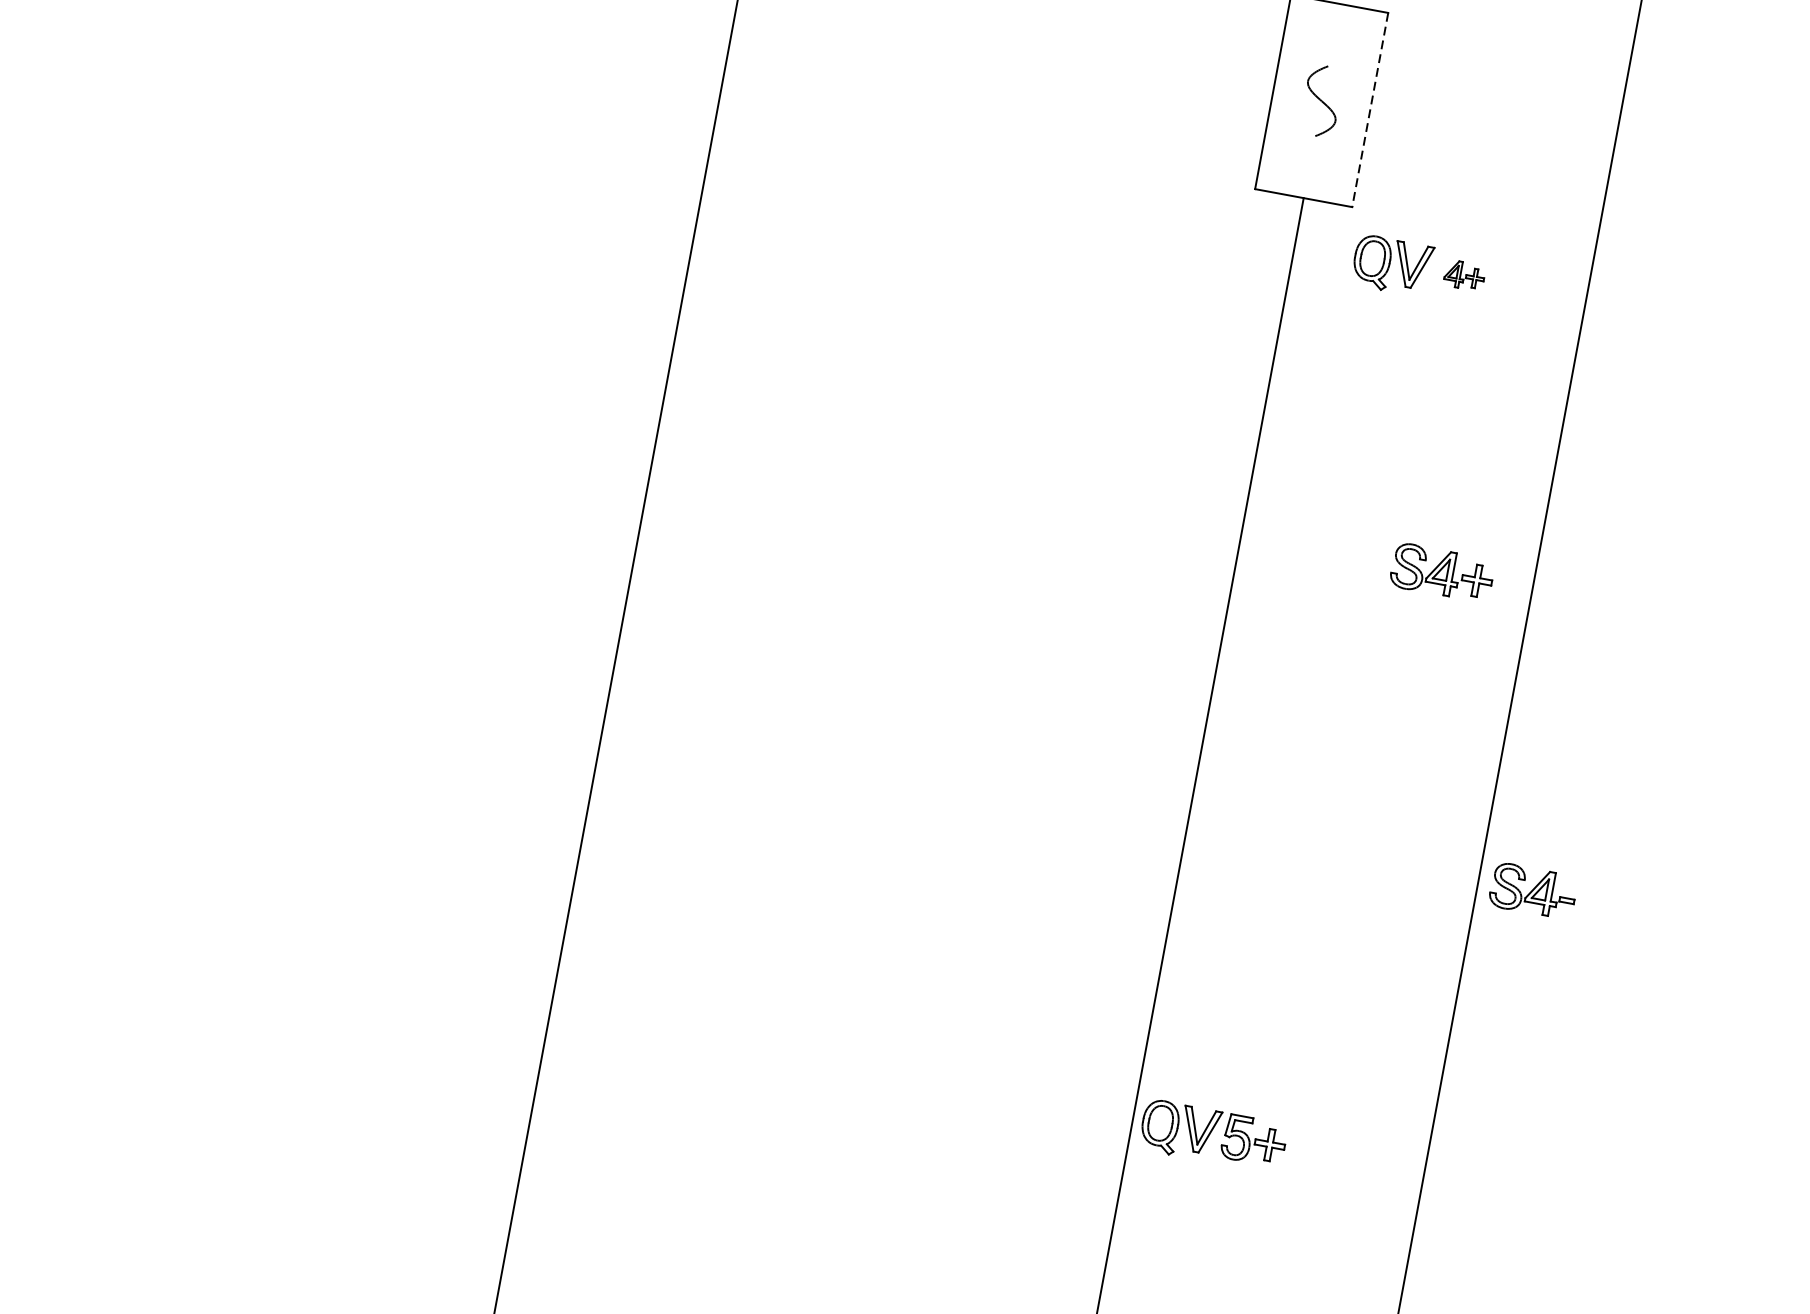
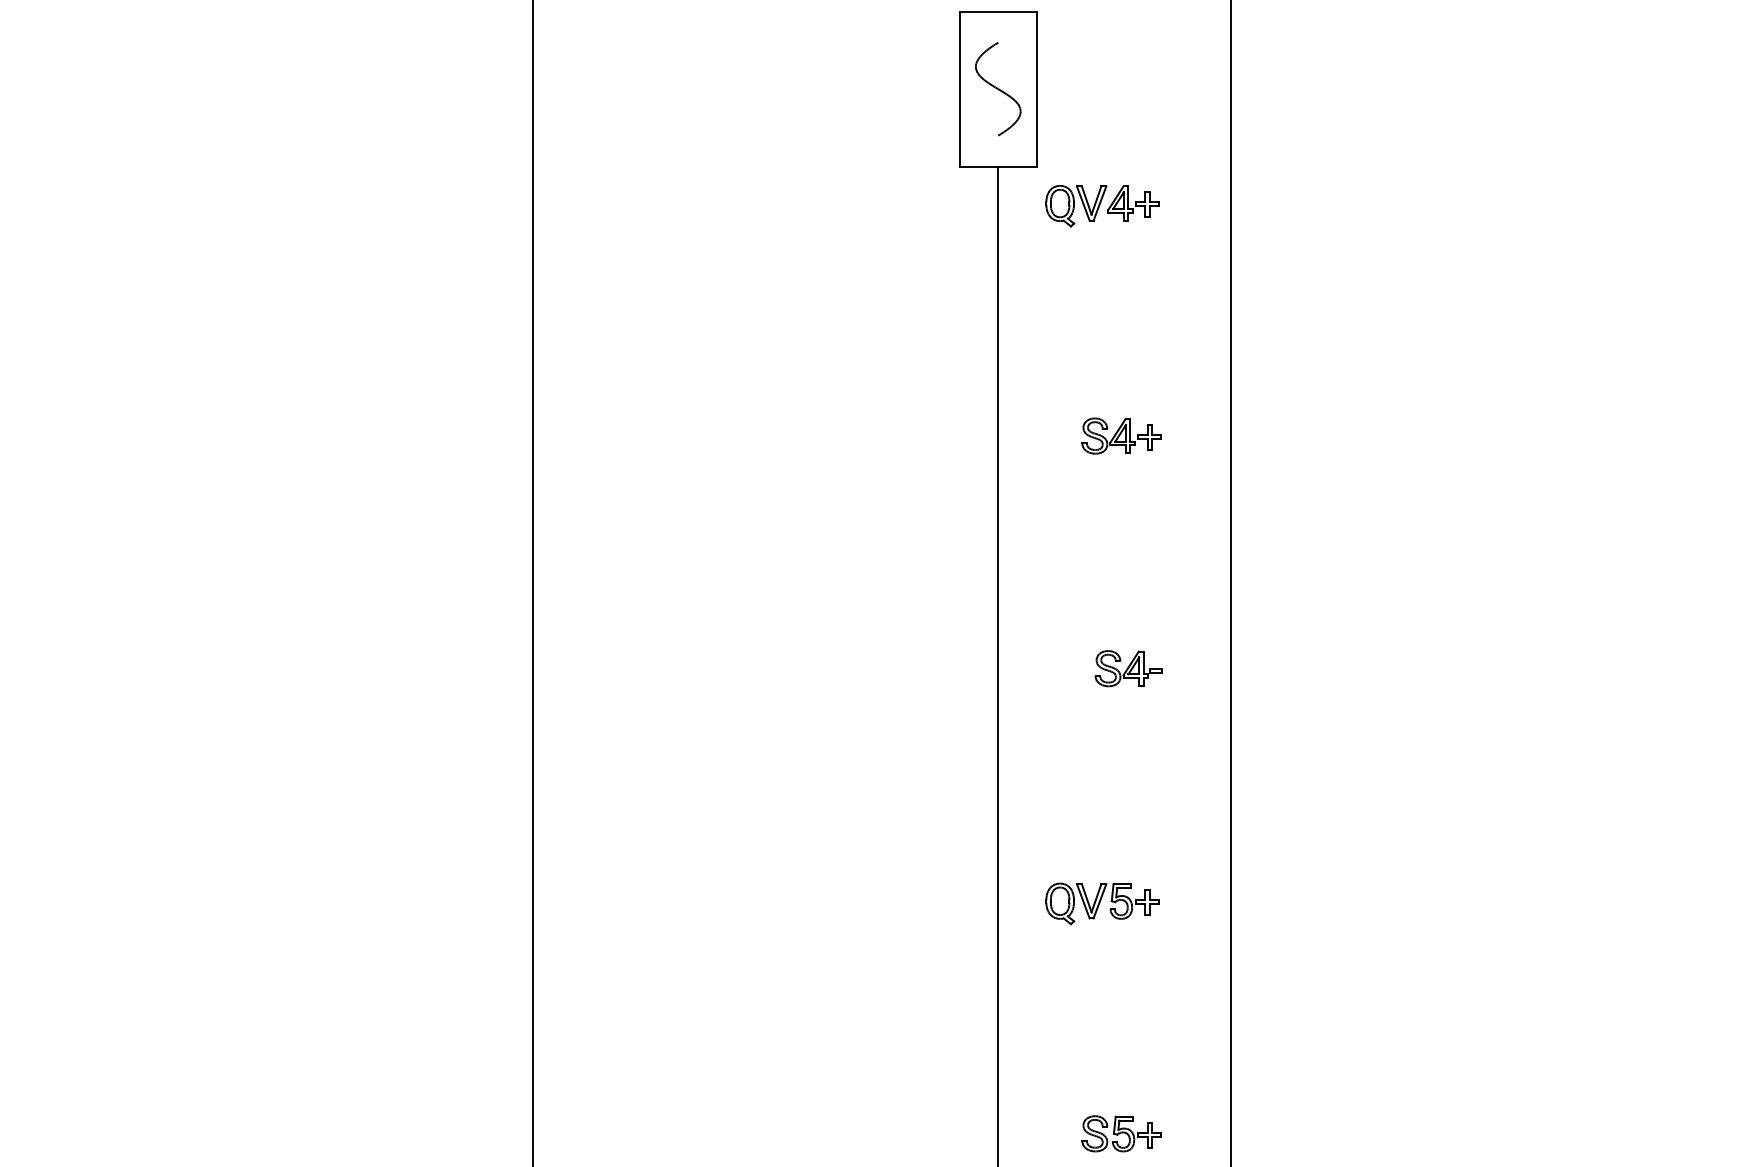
part: (1321, 101) -> (998, 89), size x1.67
line: (1370, 110) -> (1037, 89), dashed -> solid
part: (1464, 275) -> (1133, 203), size x1.67
part: (1441, 572) -> (1121, 435), moved
part: (1533, 890) -> (1128, 668), moved
part: (1213, 1135) -> (1102, 903), moved

